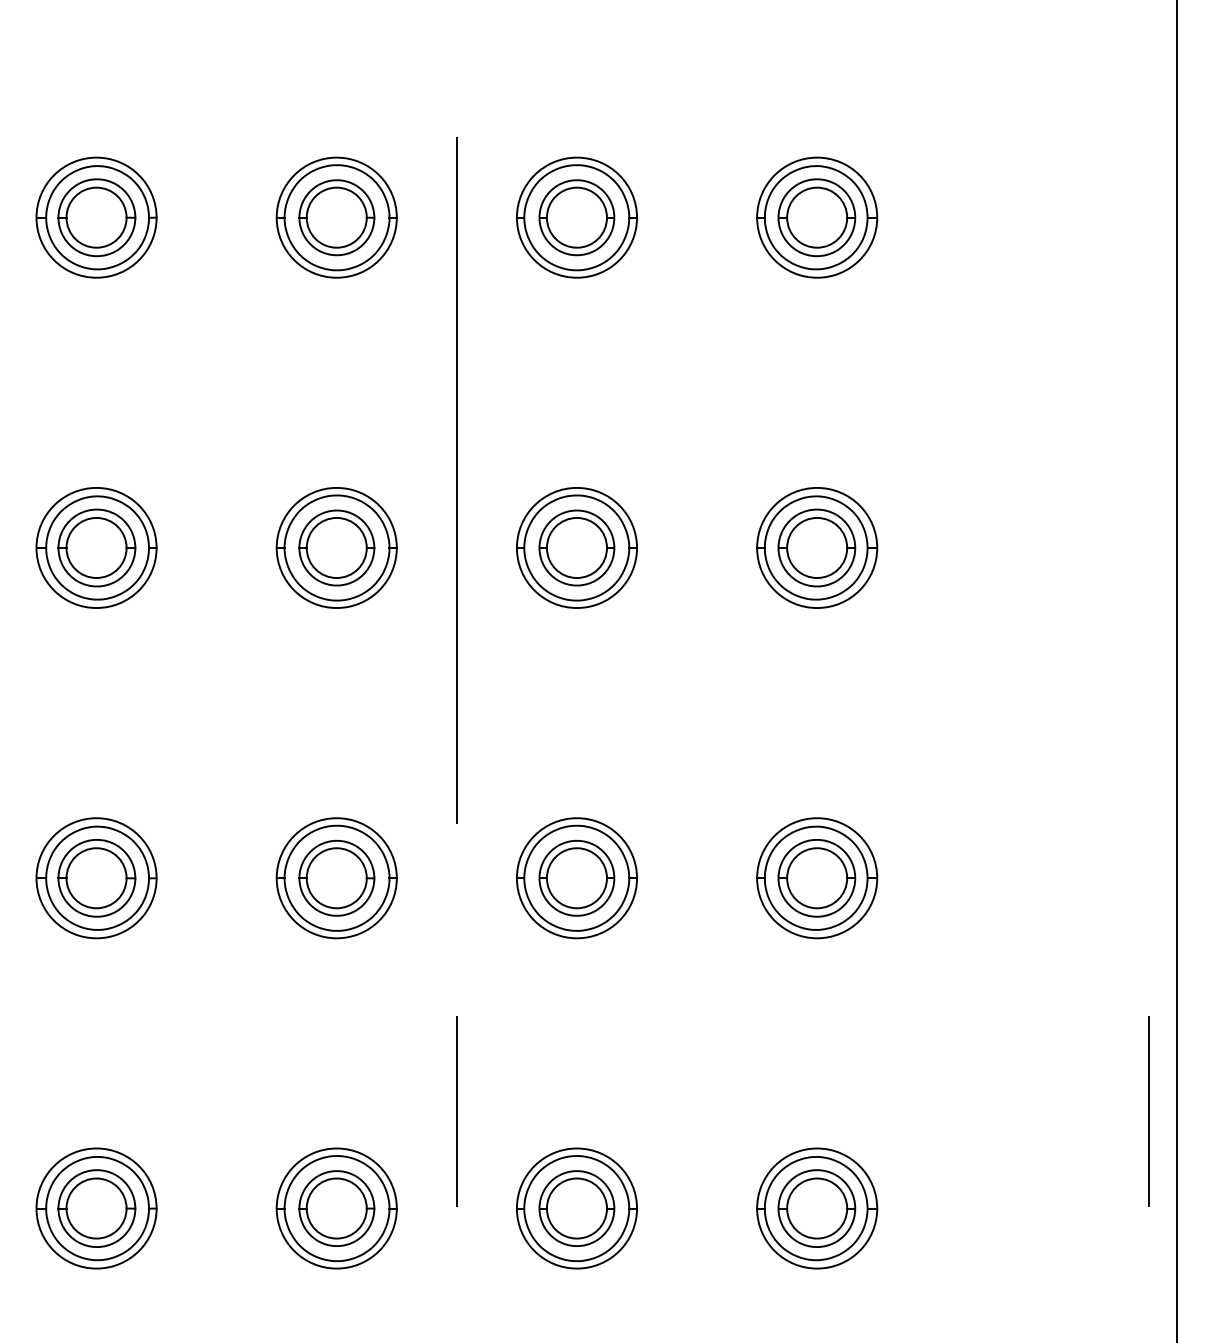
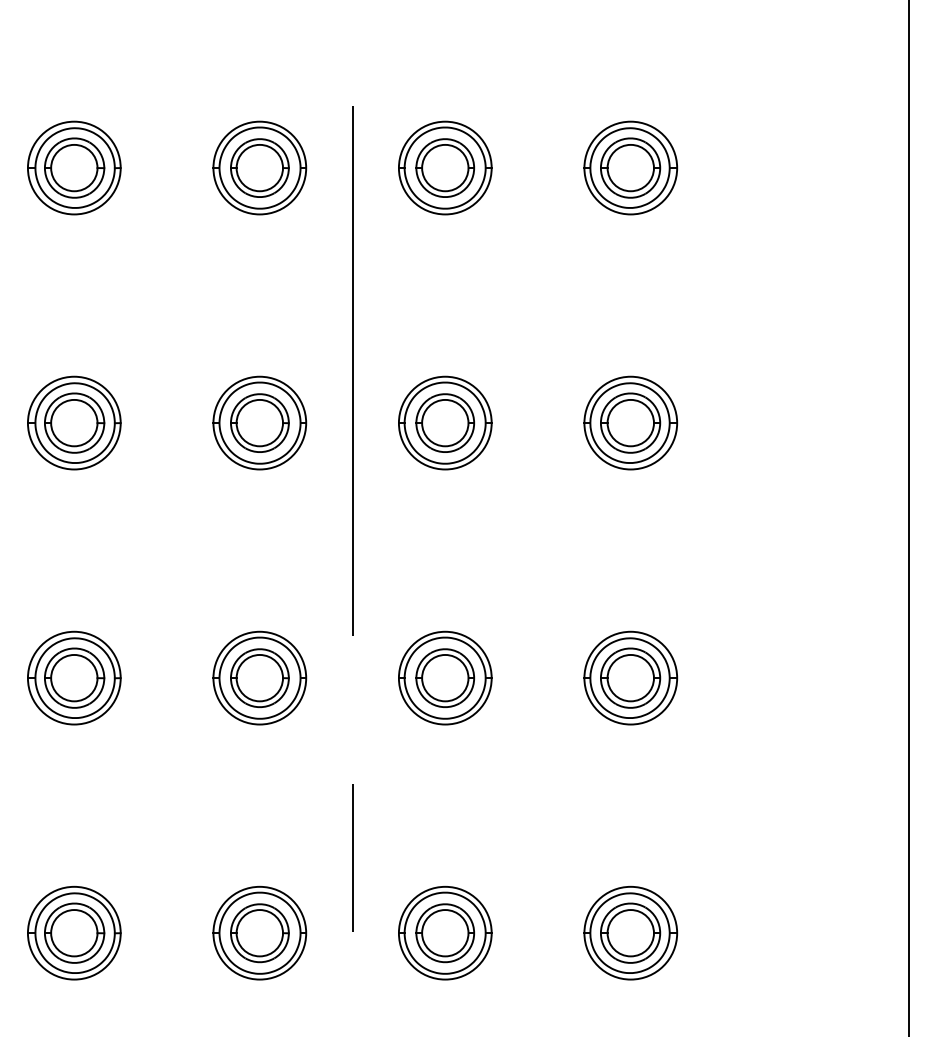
line: (1148, 1111) -> (886, 858), removed

